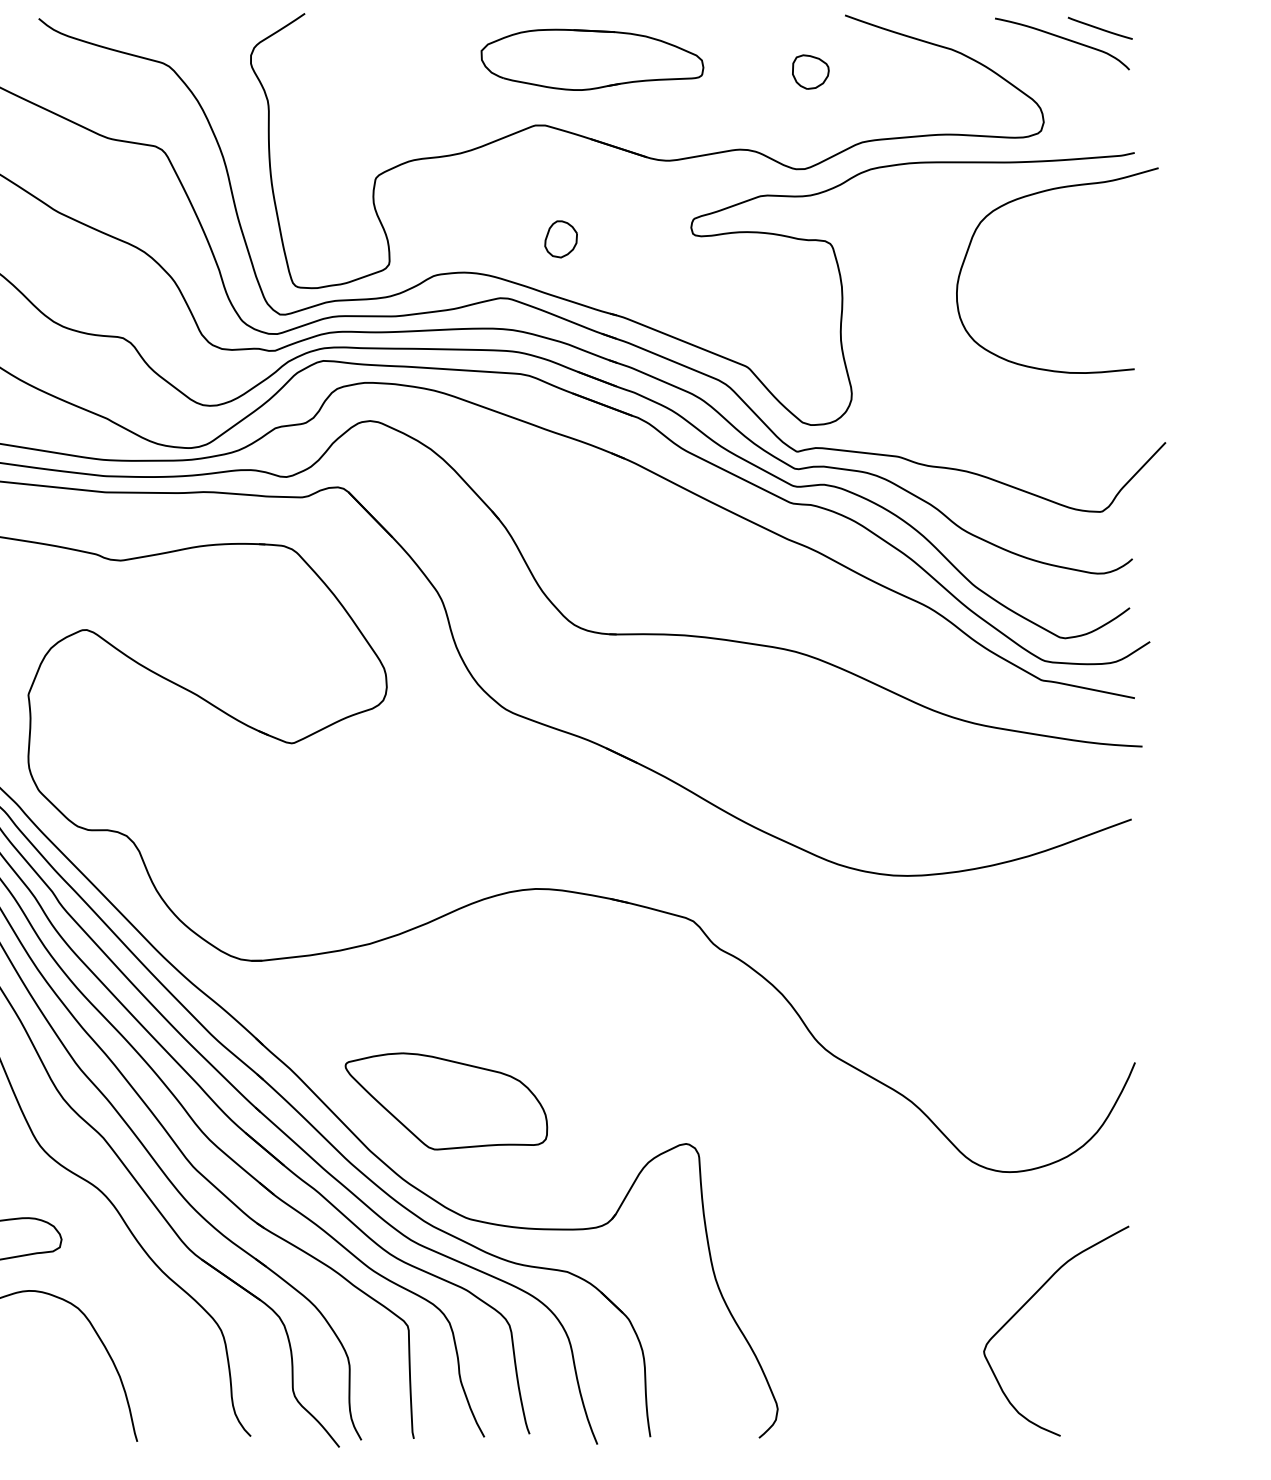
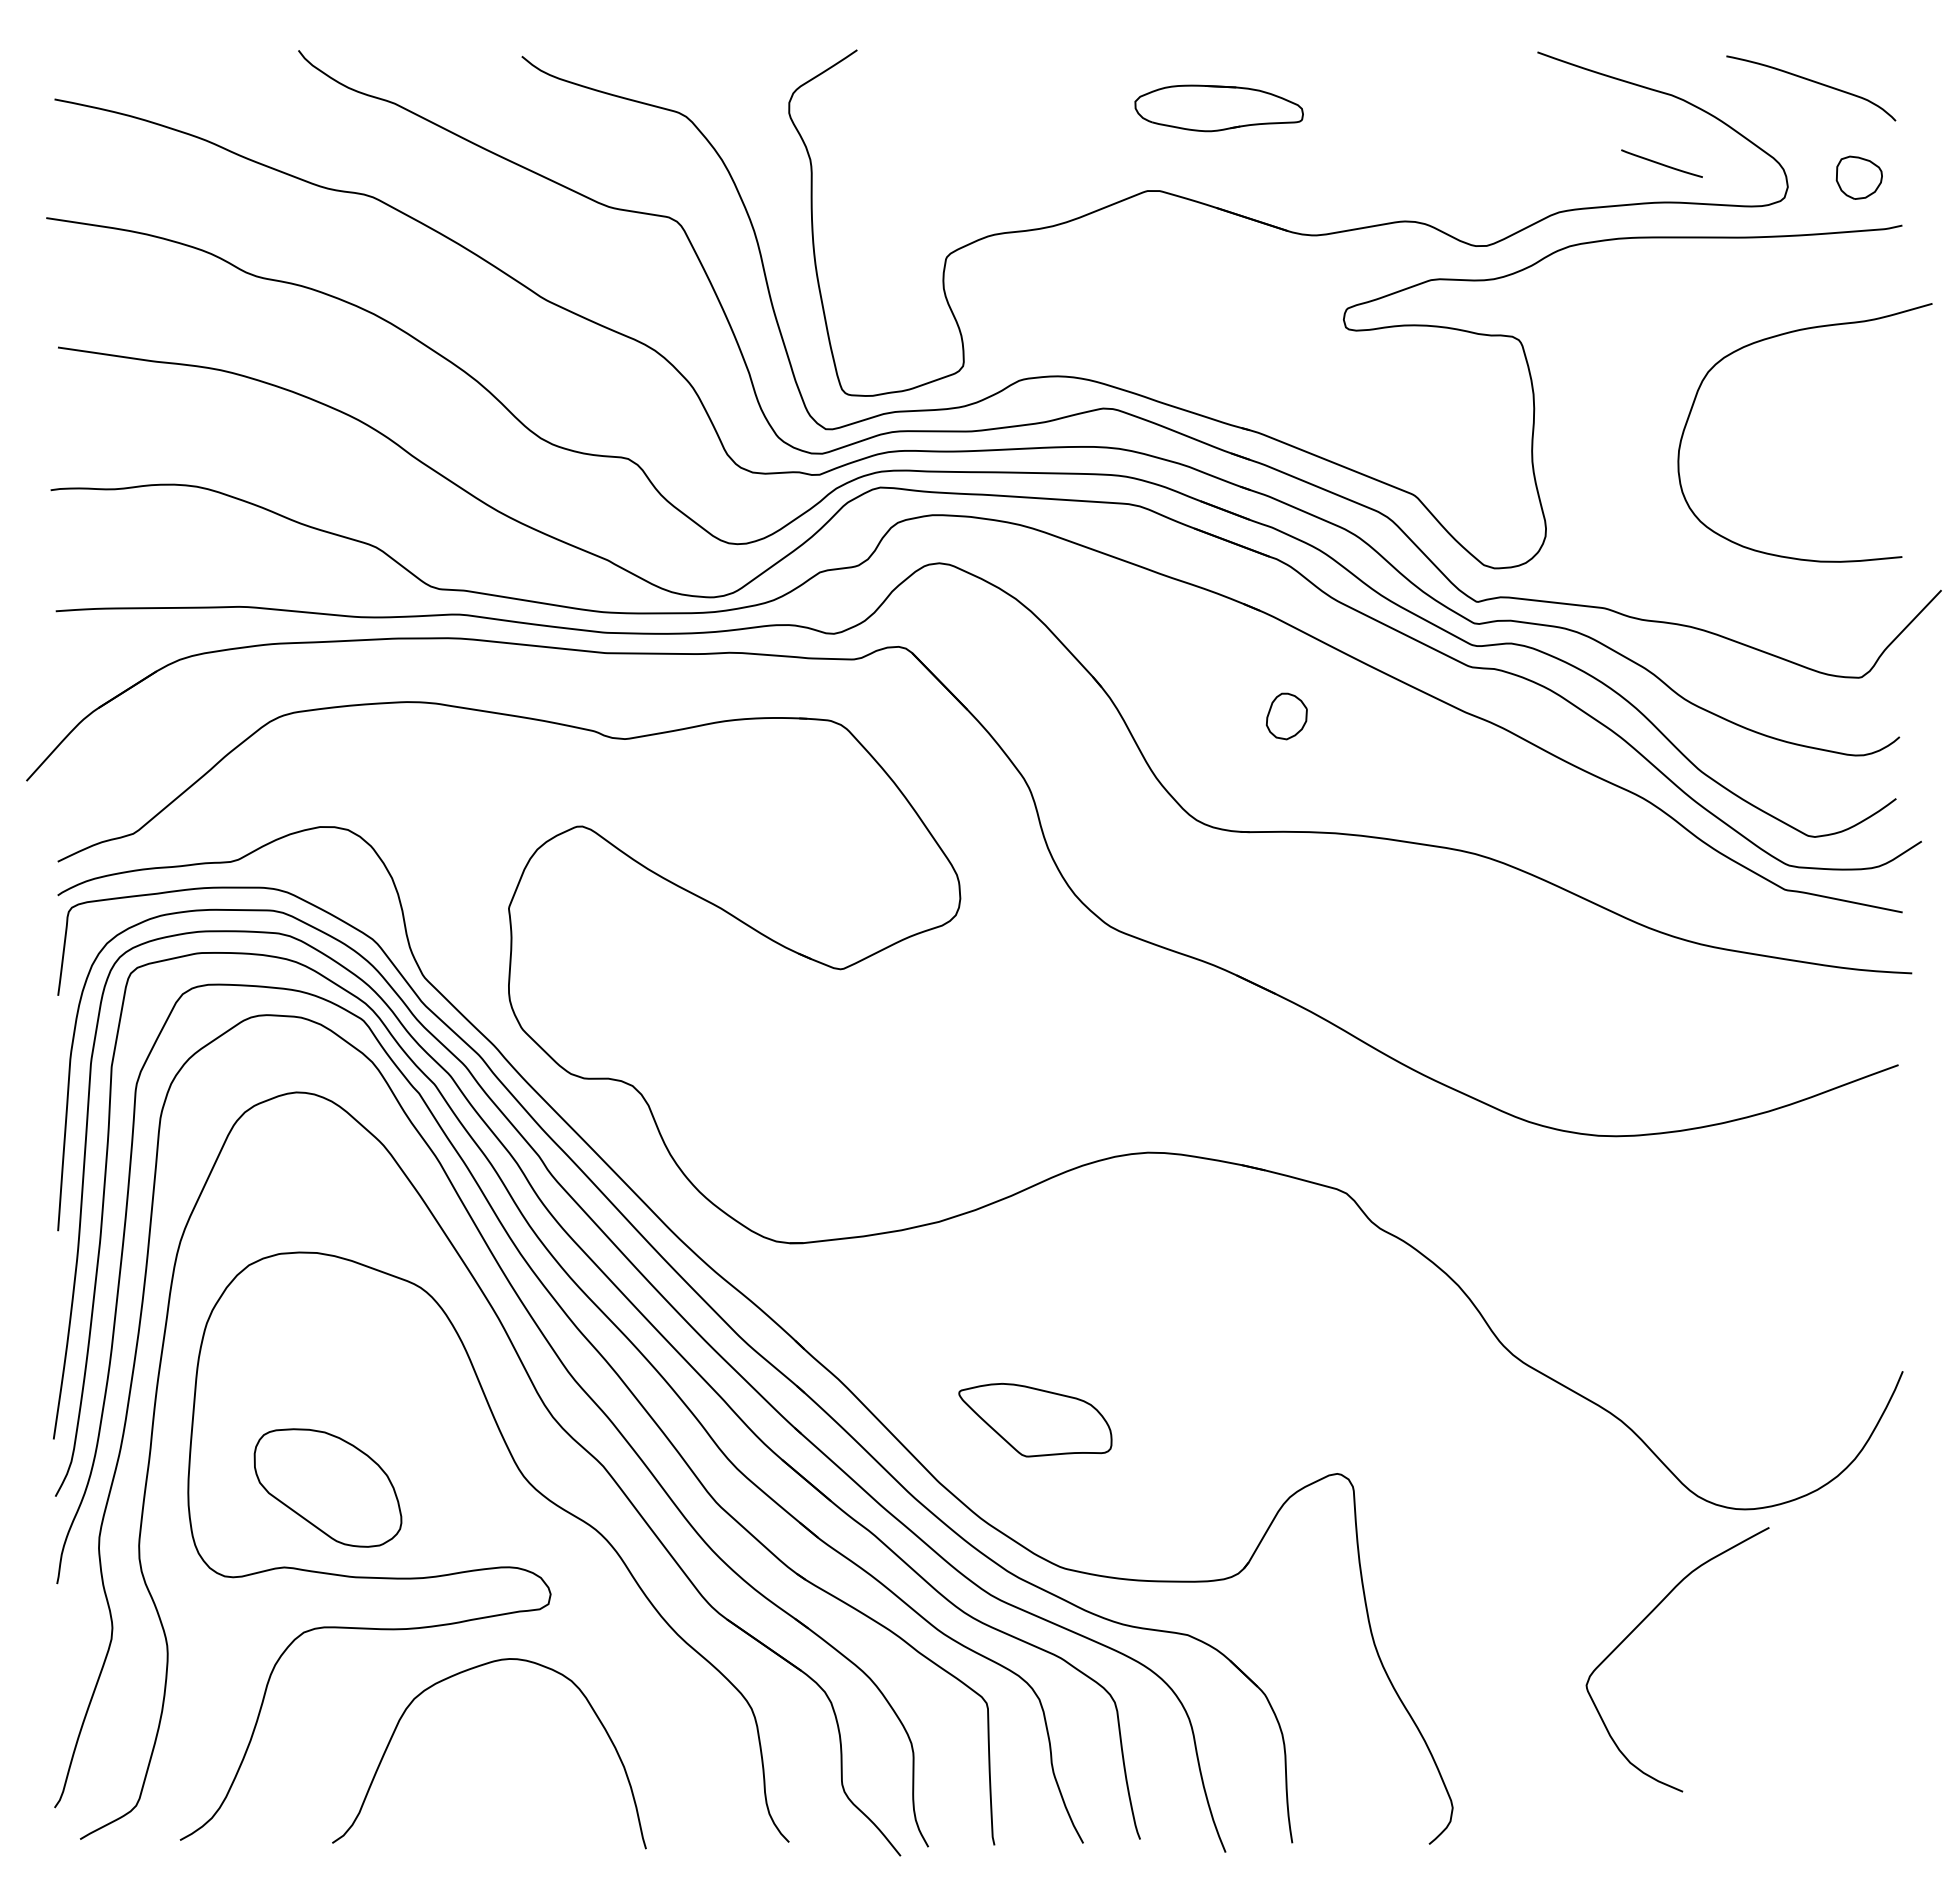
line: (1099, 28) -> (1661, 163), moved
part: (591, 59) -> (1218, 108), size x0.6
part: (810, 71) -> (1858, 177), moved
curve: (1037, 194) -> (1779, 336), moved
part: (560, 239) -> (1286, 716), moved
part: (446, 1100) -> (1035, 1419), size x0.6
curve: (1027, 1302) -> (1641, 1623), moved

